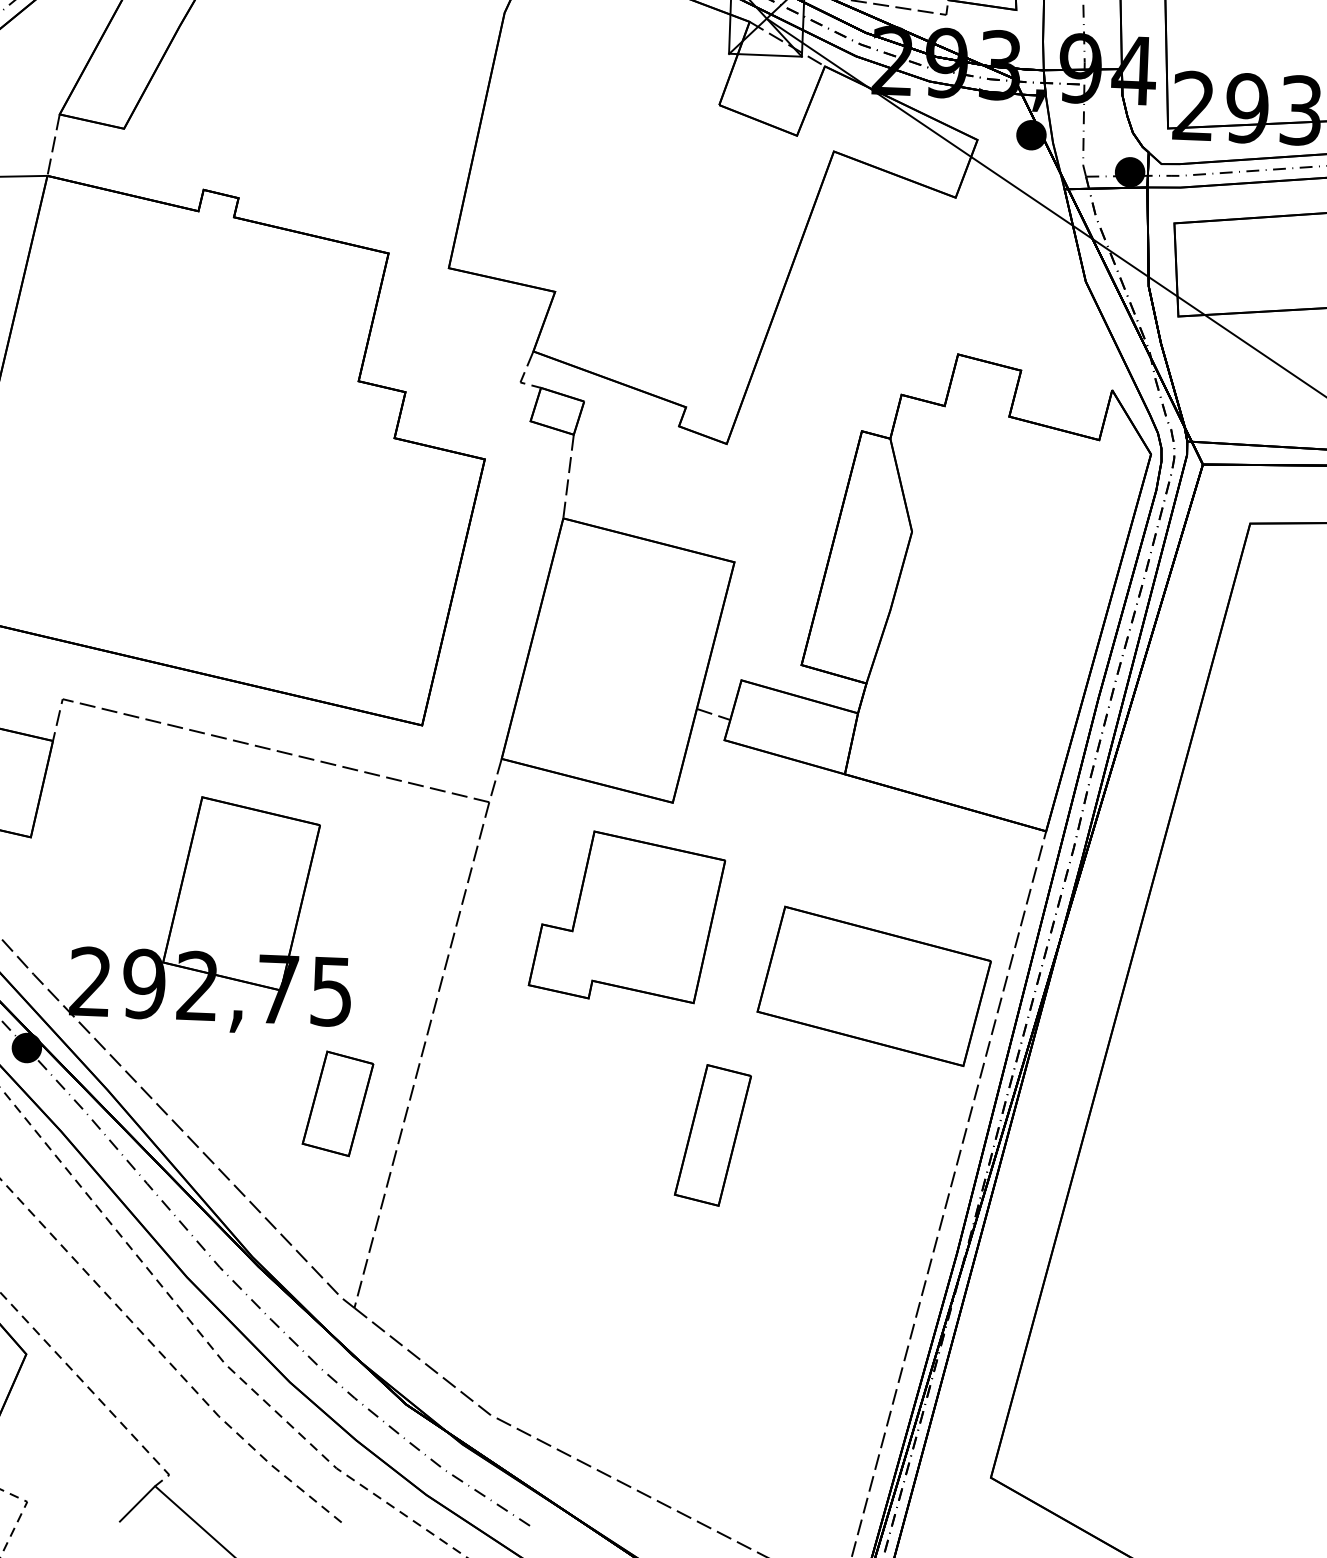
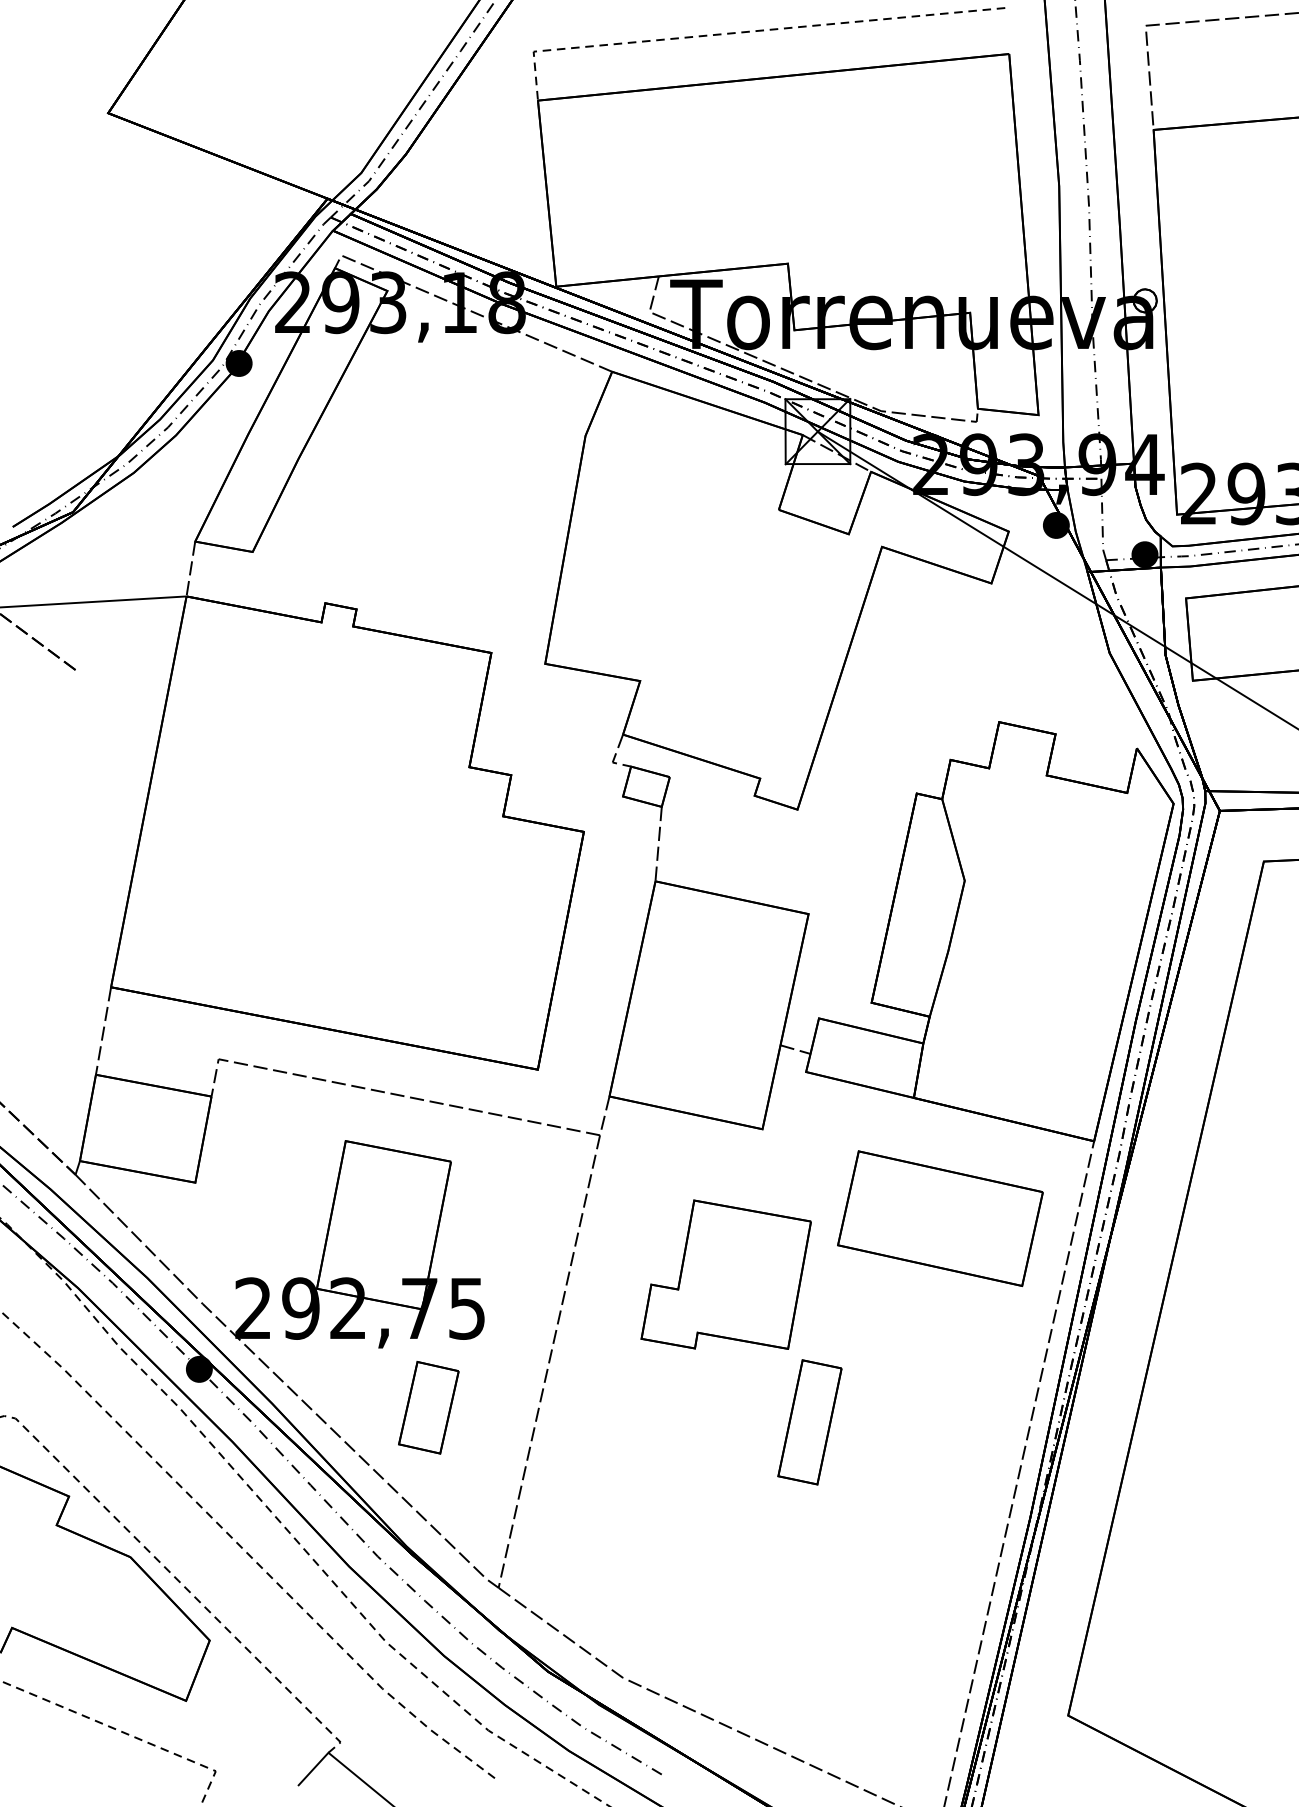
part: (626, 916) -> (725, 1274), moved
part: (874, 986) -> (940, 1218), moved
part: (337, 1103) -> (428, 1407), moved

